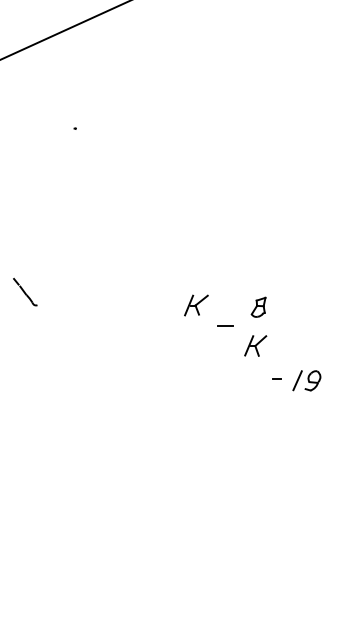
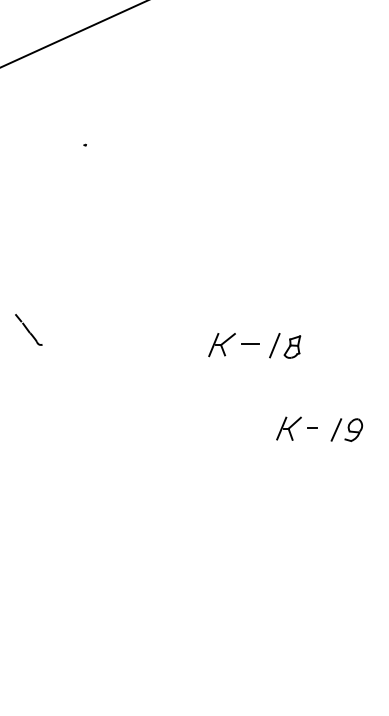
line: (242, 305) -> (274, 345), added
line: (225, 325) -> (250, 343), moved
part: (255, 345) -> (288, 428), moved

